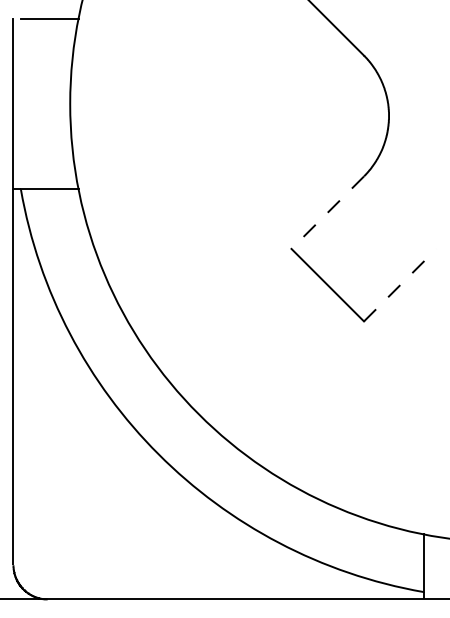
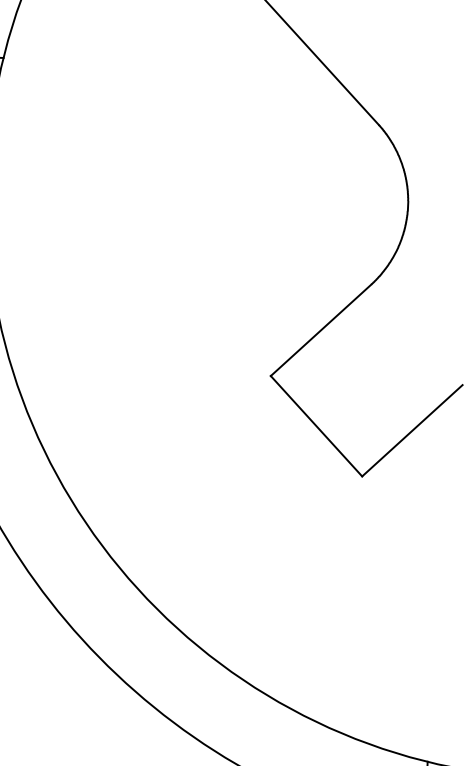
line: (327, 213) -> (320, 331), dashed -> solid
line: (400, 284) -> (412, 429), dashed -> solid

